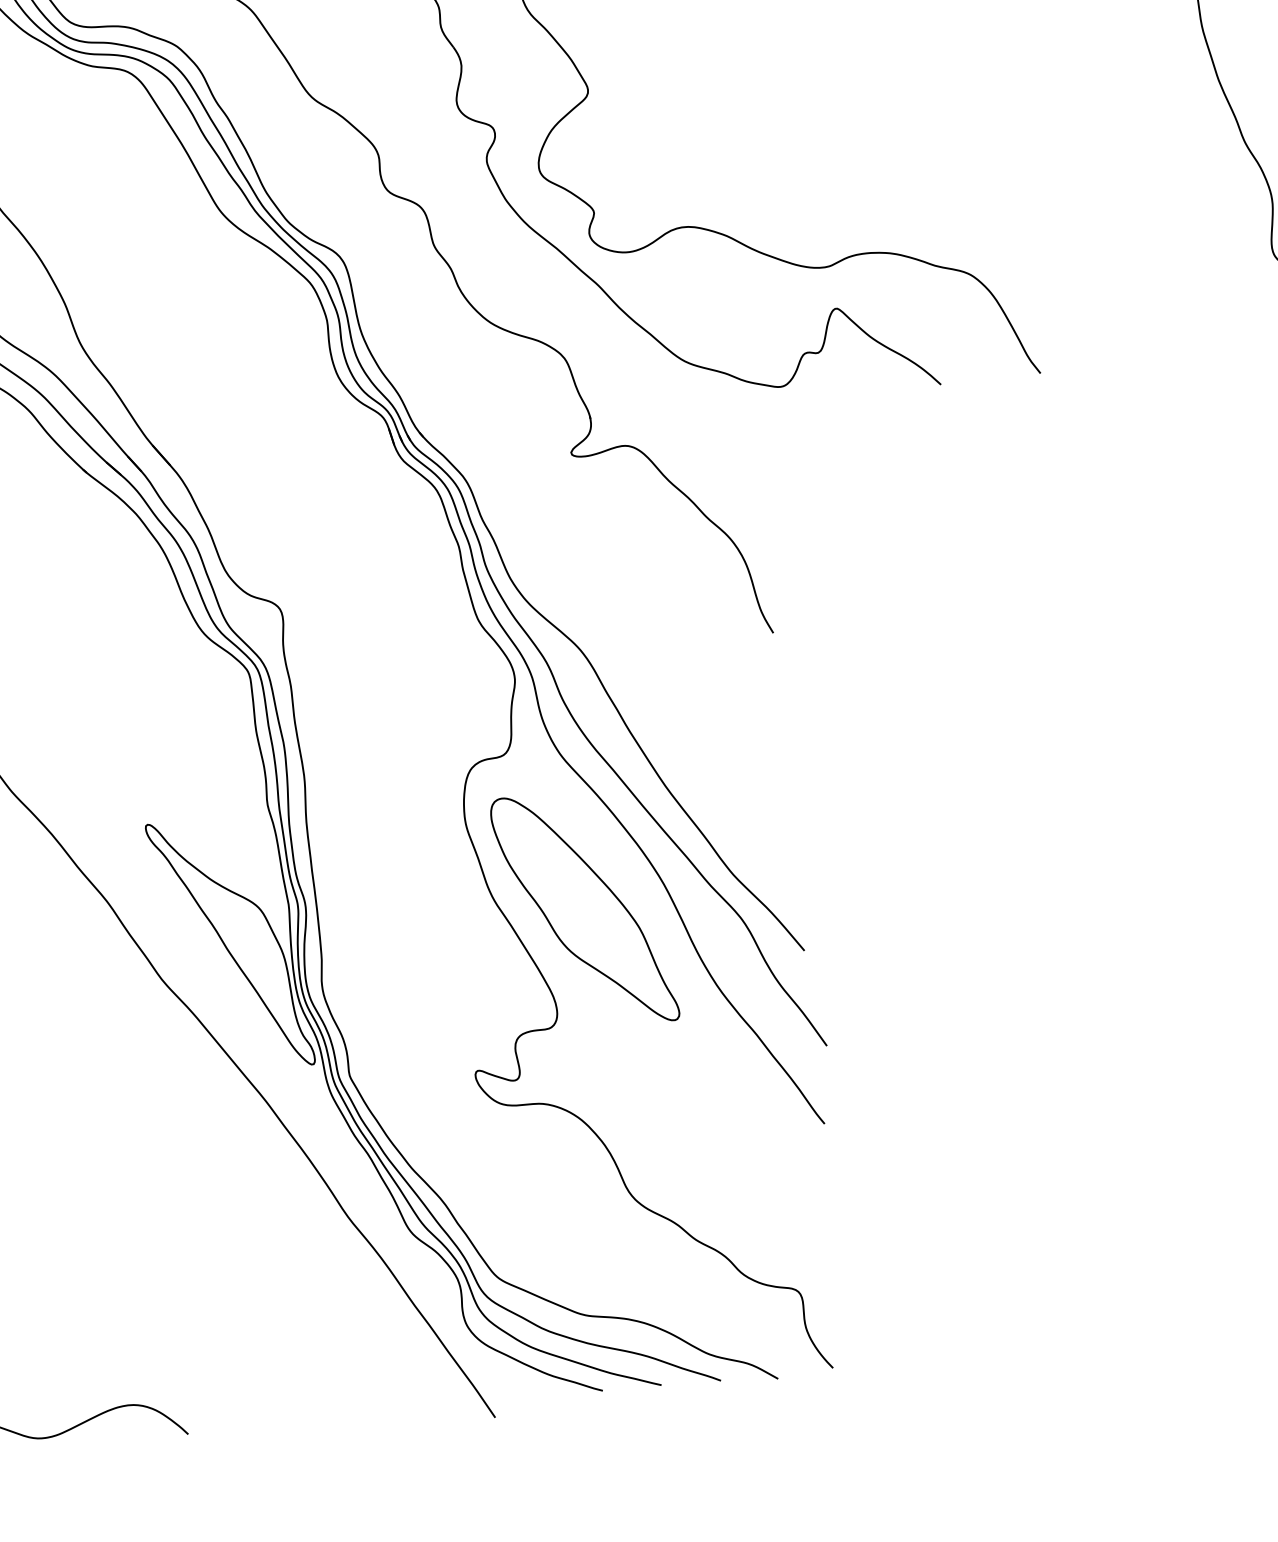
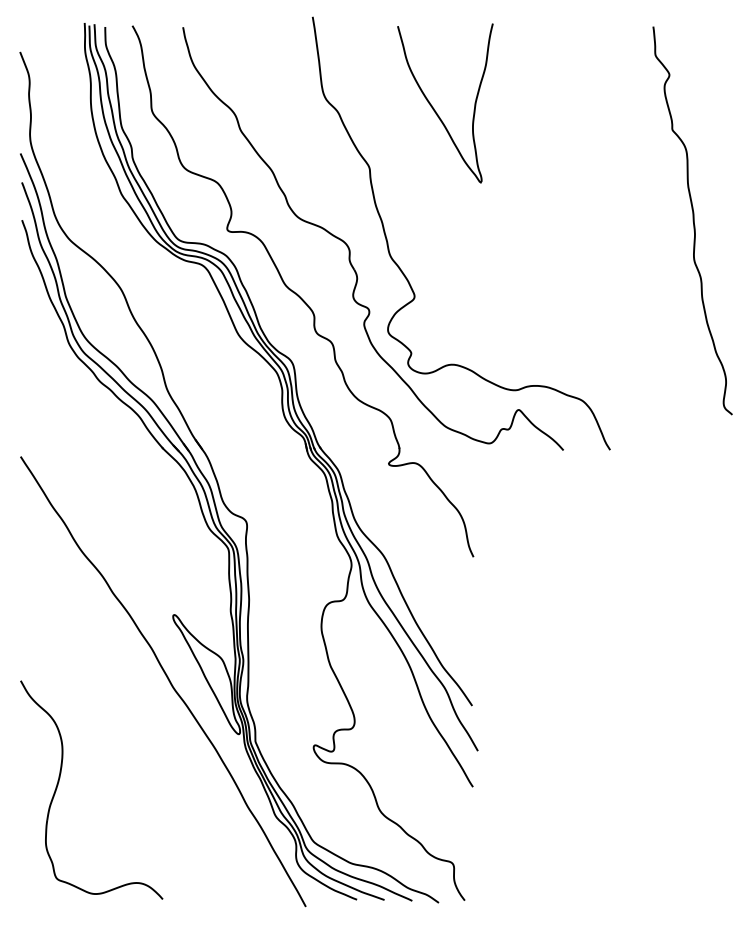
part: (584, 908) -> (372, 675), removed

